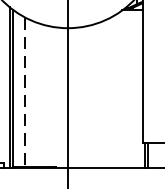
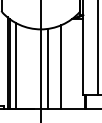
line: (25, 91) -> (16, 65), dashed -> solid
line: (104, 95) -> (61, 67), added
line: (79, 96) -> (47, 68), added

